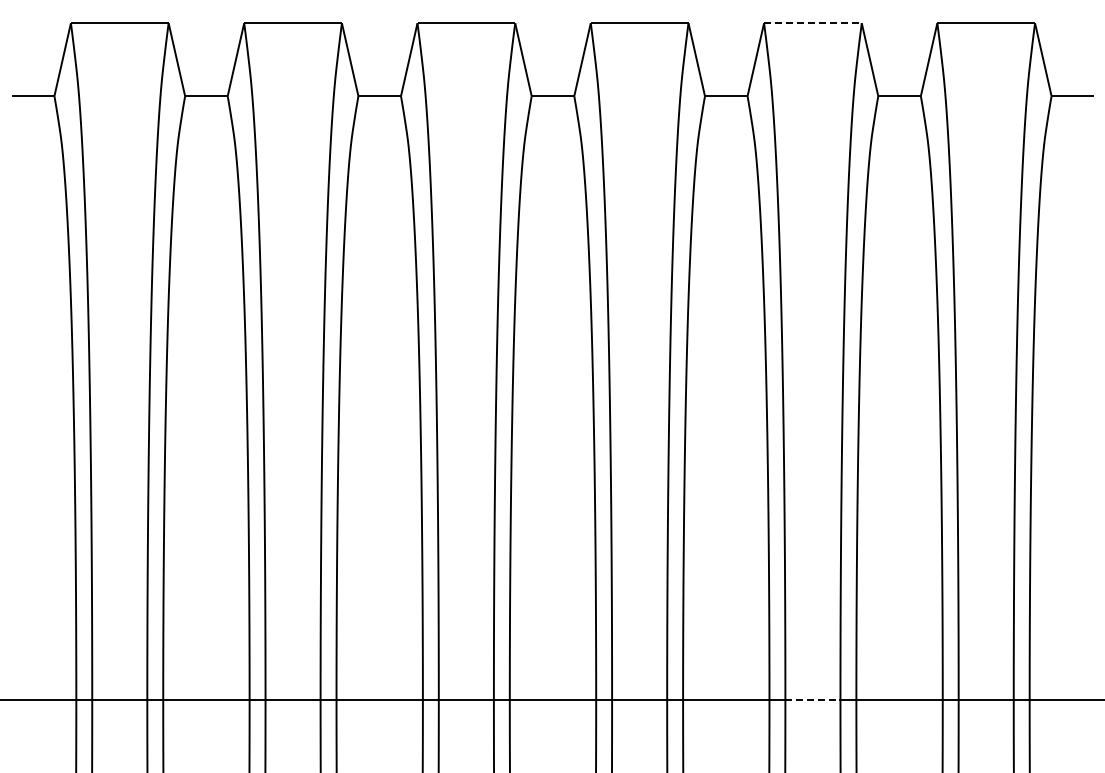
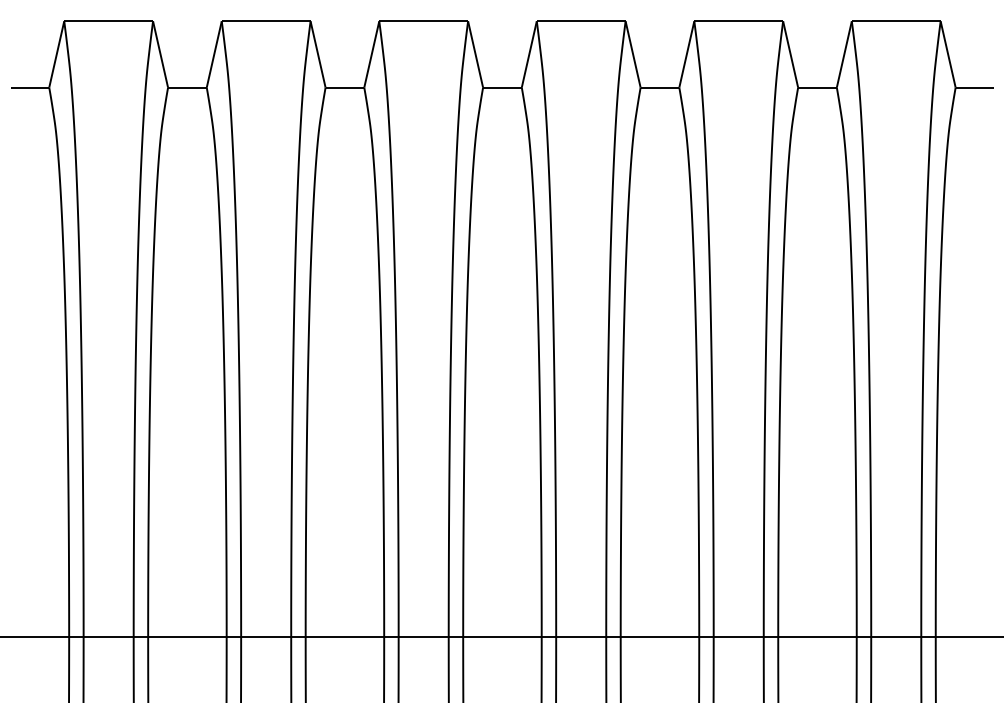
line: (813, 23) -> (739, 21), dashed -> solid
line: (812, 700) -> (738, 636), dashed -> solid

